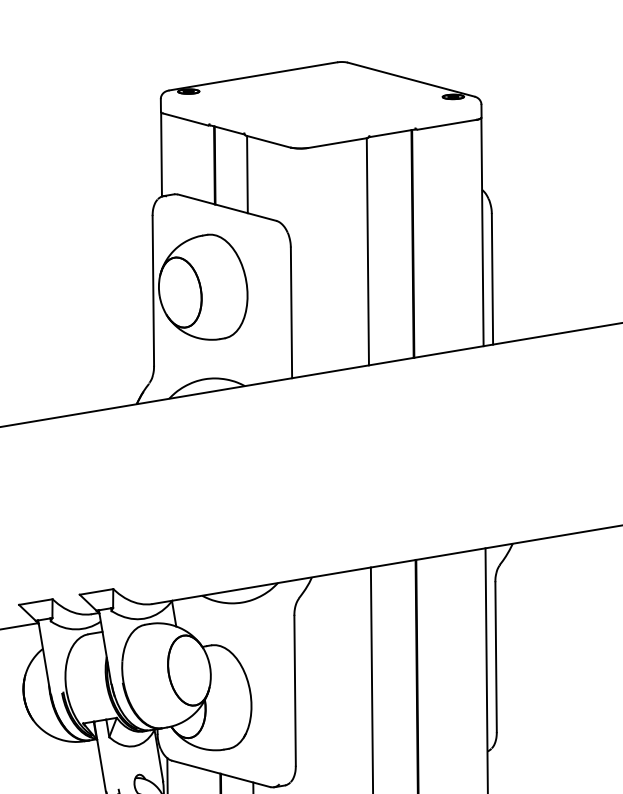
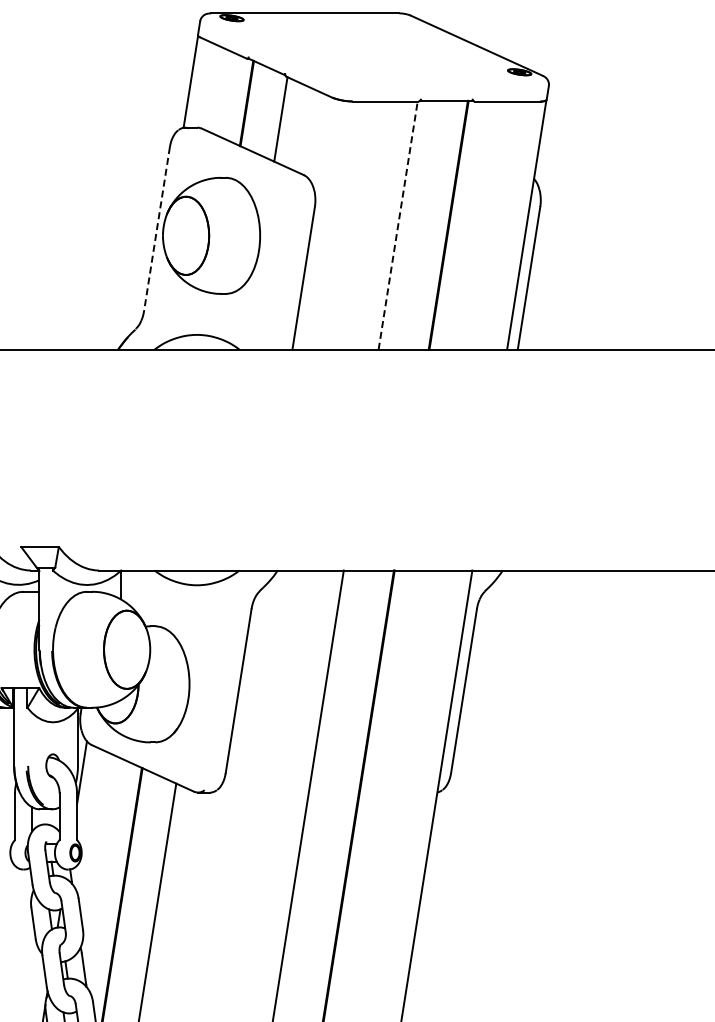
line: (368, 251) -> (398, 225), solid -> dashed
line: (153, 291) -> (157, 229), solid -> dashed

